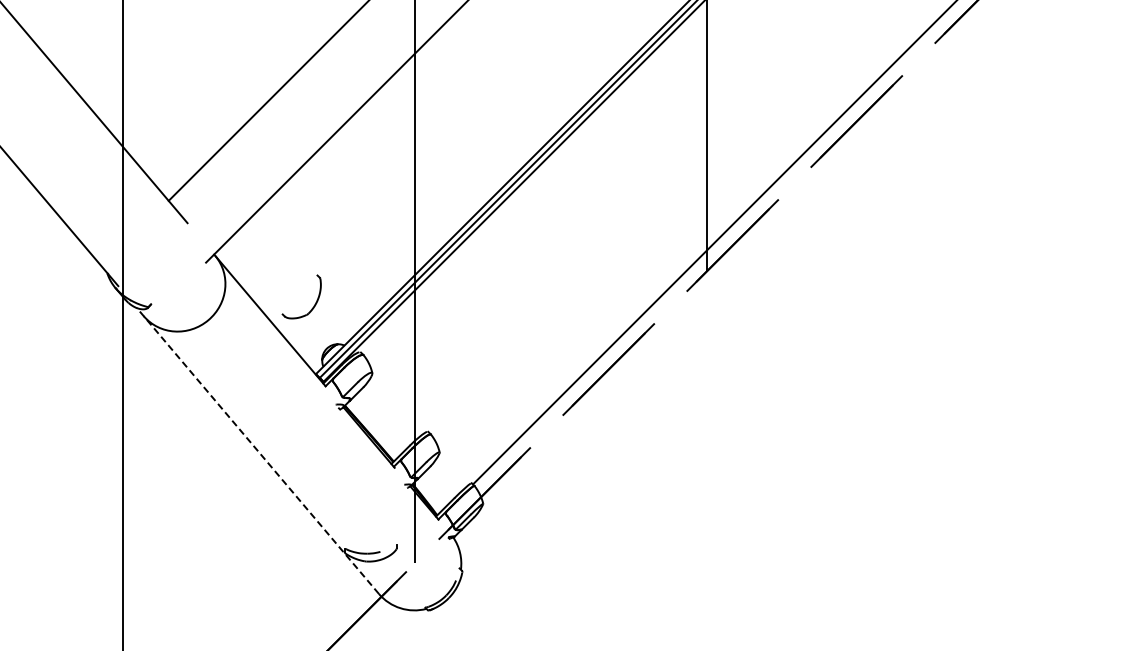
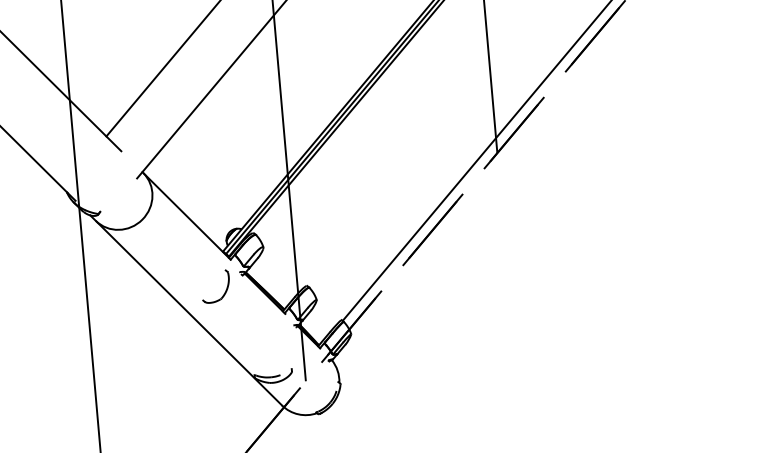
part: (313, 305) -> (224, 292), moved
line: (257, 450) -> (185, 310), dashed -> solid

